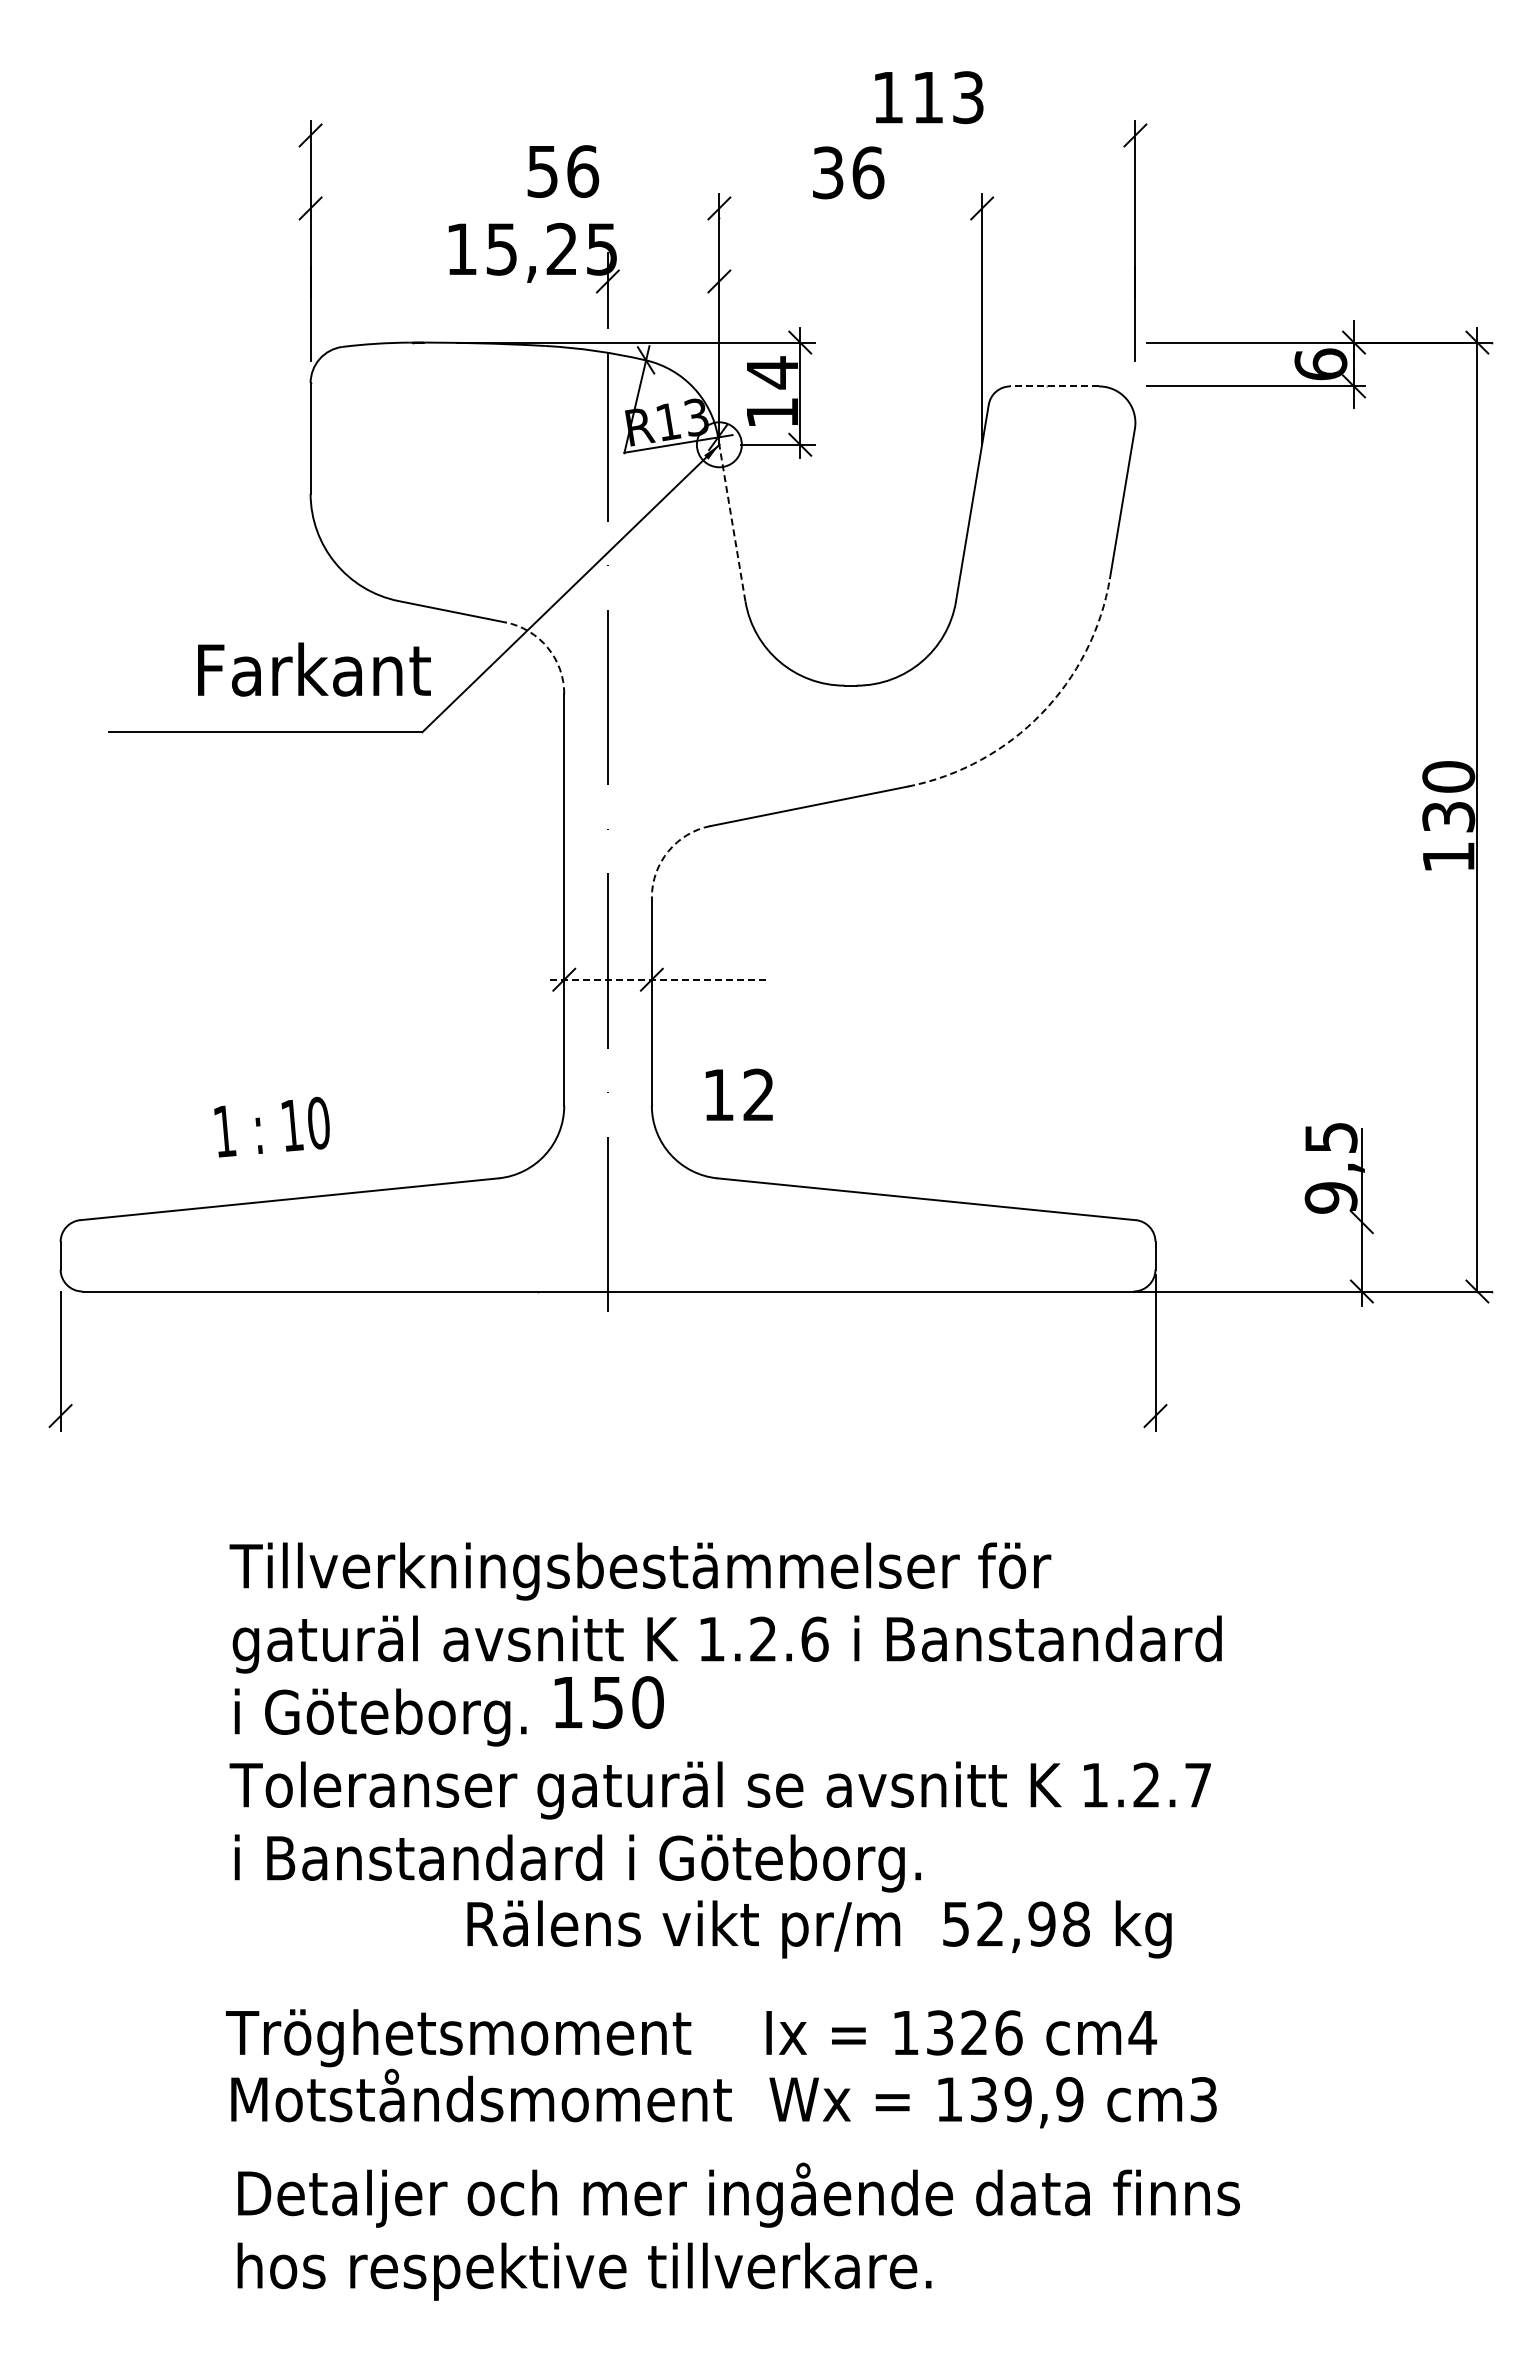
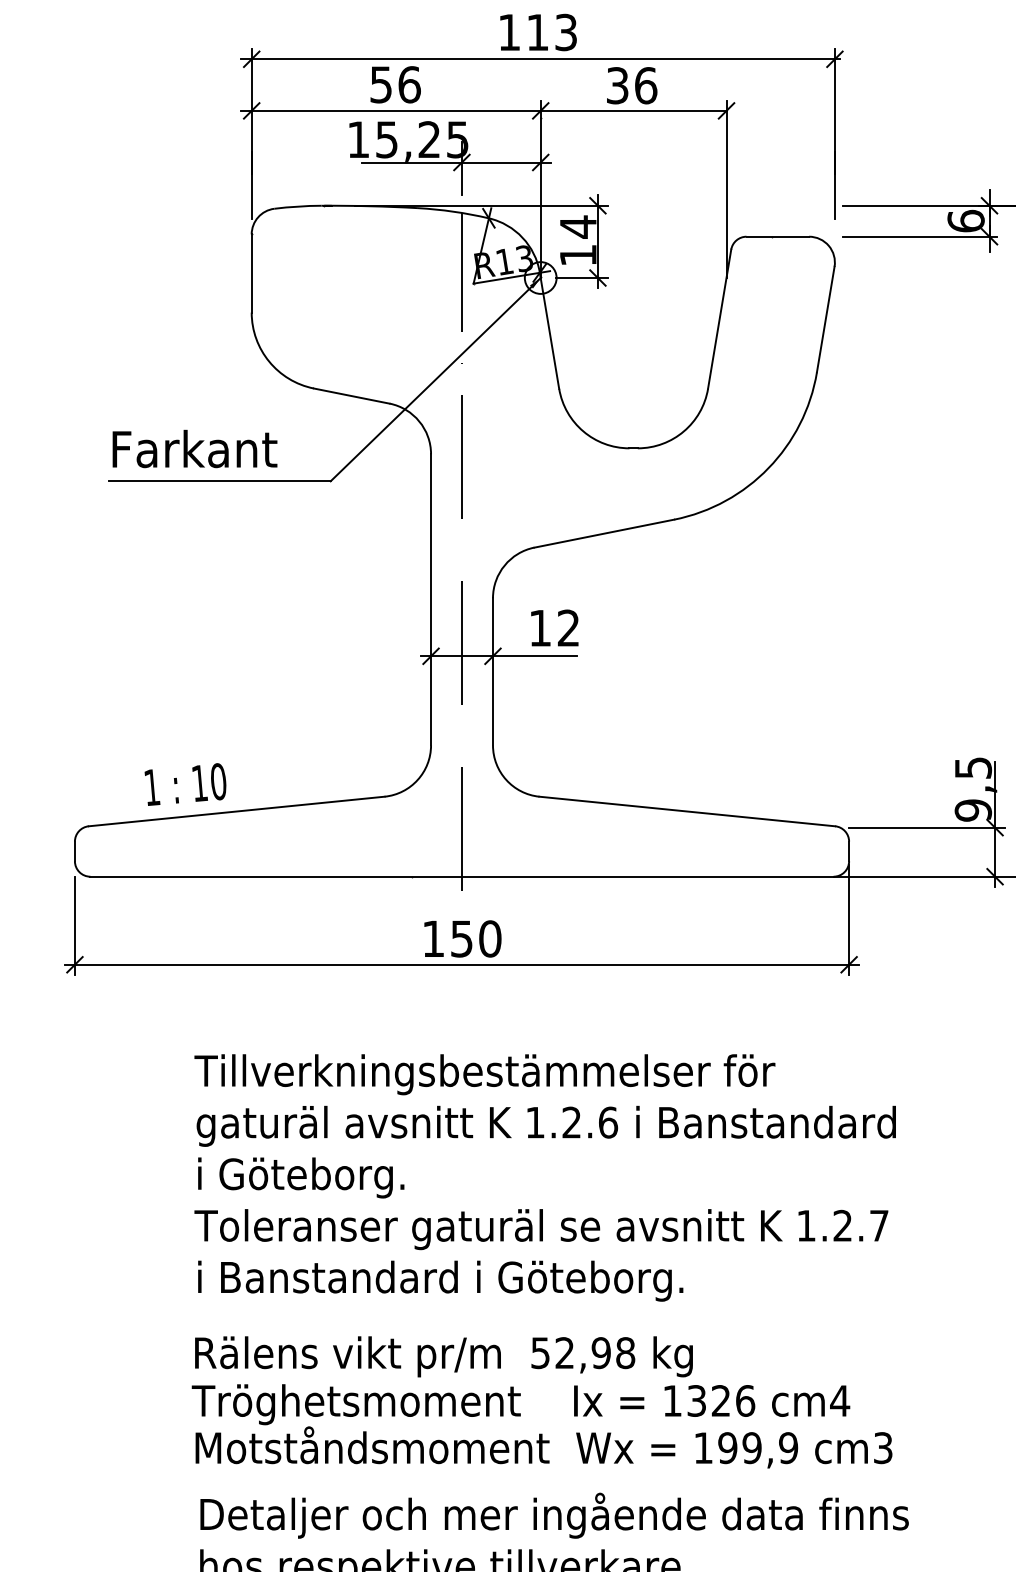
text: (929, 97) -> (538, 32), moved
line: (719, 135) -> (540, 59), added
text: (563, 171) -> (395, 84), moved
line: (639, 208) -> (484, 110), added
line: (599, 281) -> (455, 162), added
line: (1054, 386) -> (777, 236), dashed -> solid
line: (731, 518) -> (549, 330), dashed -> solid
arc: (547, 647) -> (419, 421), dashed -> solid
text: (314, 669) -> (195, 448), moved
arc: (1041, 713) -> (768, 468), dashed -> solid
arc: (668, 851) -> (504, 565), dashed -> solid
line: (660, 979) -> (499, 656), dashed -> solid
text: (738, 1094) -> (554, 627), moved
text: (271, 1126) -> (185, 784), moved
line: (1265, 1222) -> (926, 827), added
line: (608, 1416) -> (462, 965), added
text: (608, 1702) -> (462, 938), moved
text: (819, 1929) -> (443, 1356), moved
text: (983, 2099) -> (727, 1448), 139,9 -> 199,9

